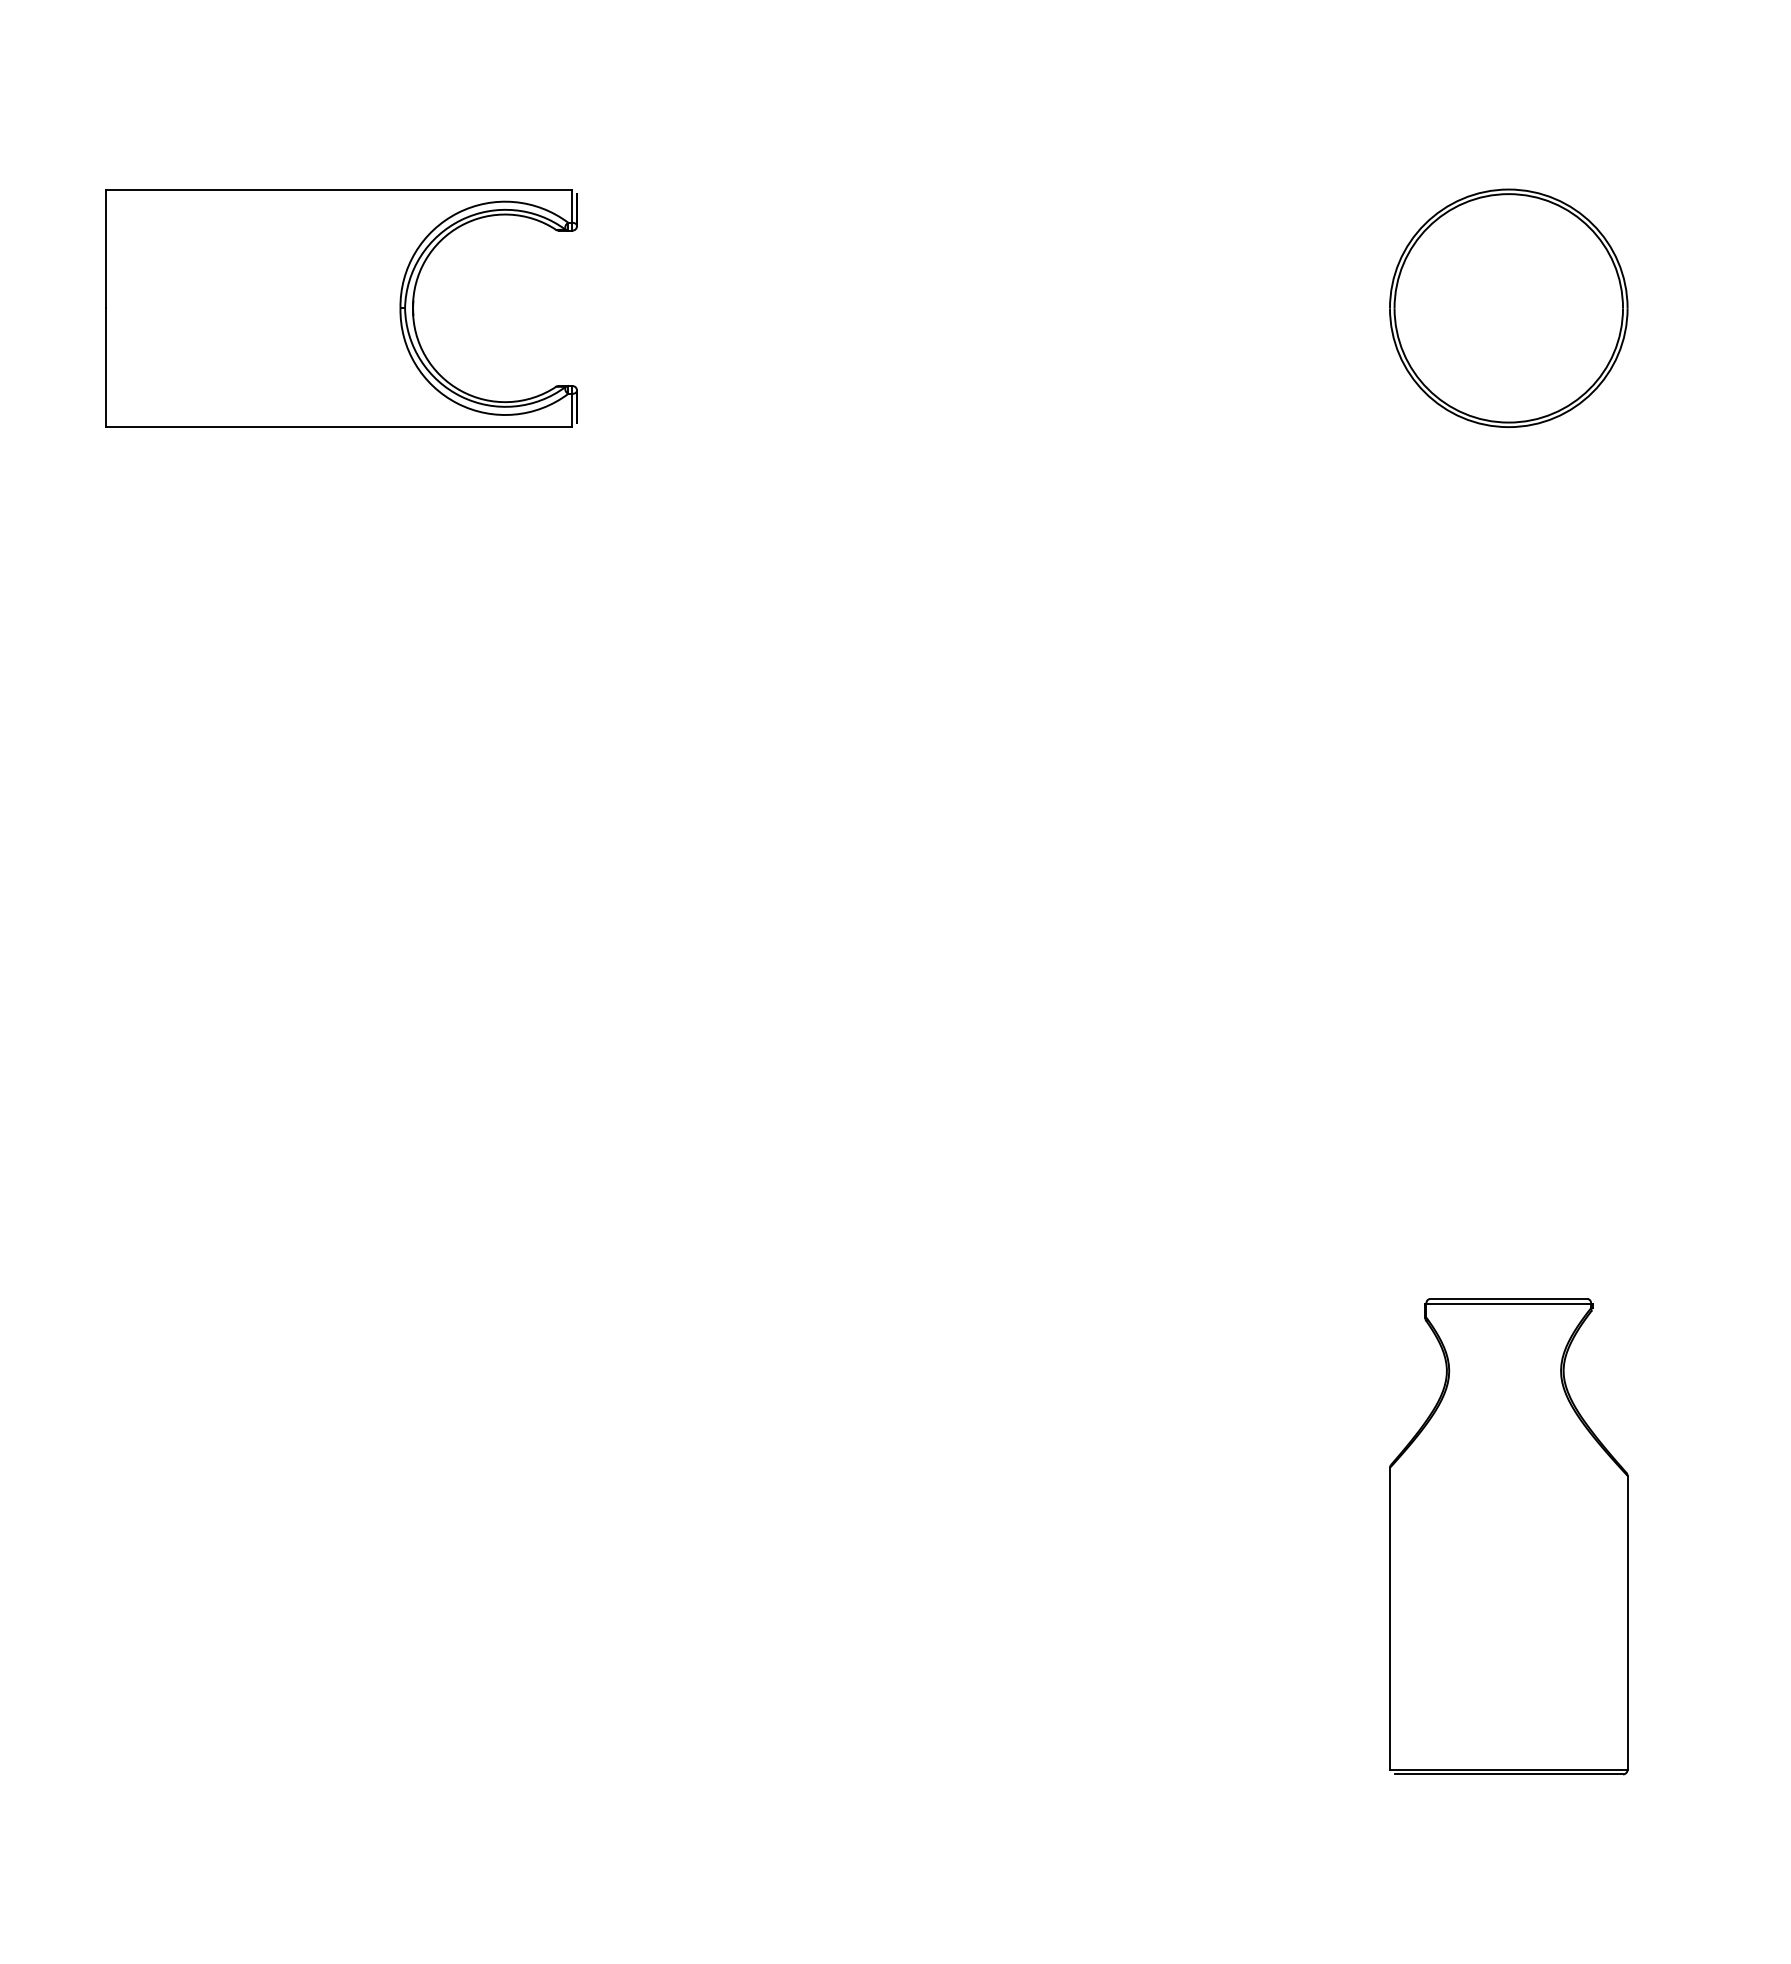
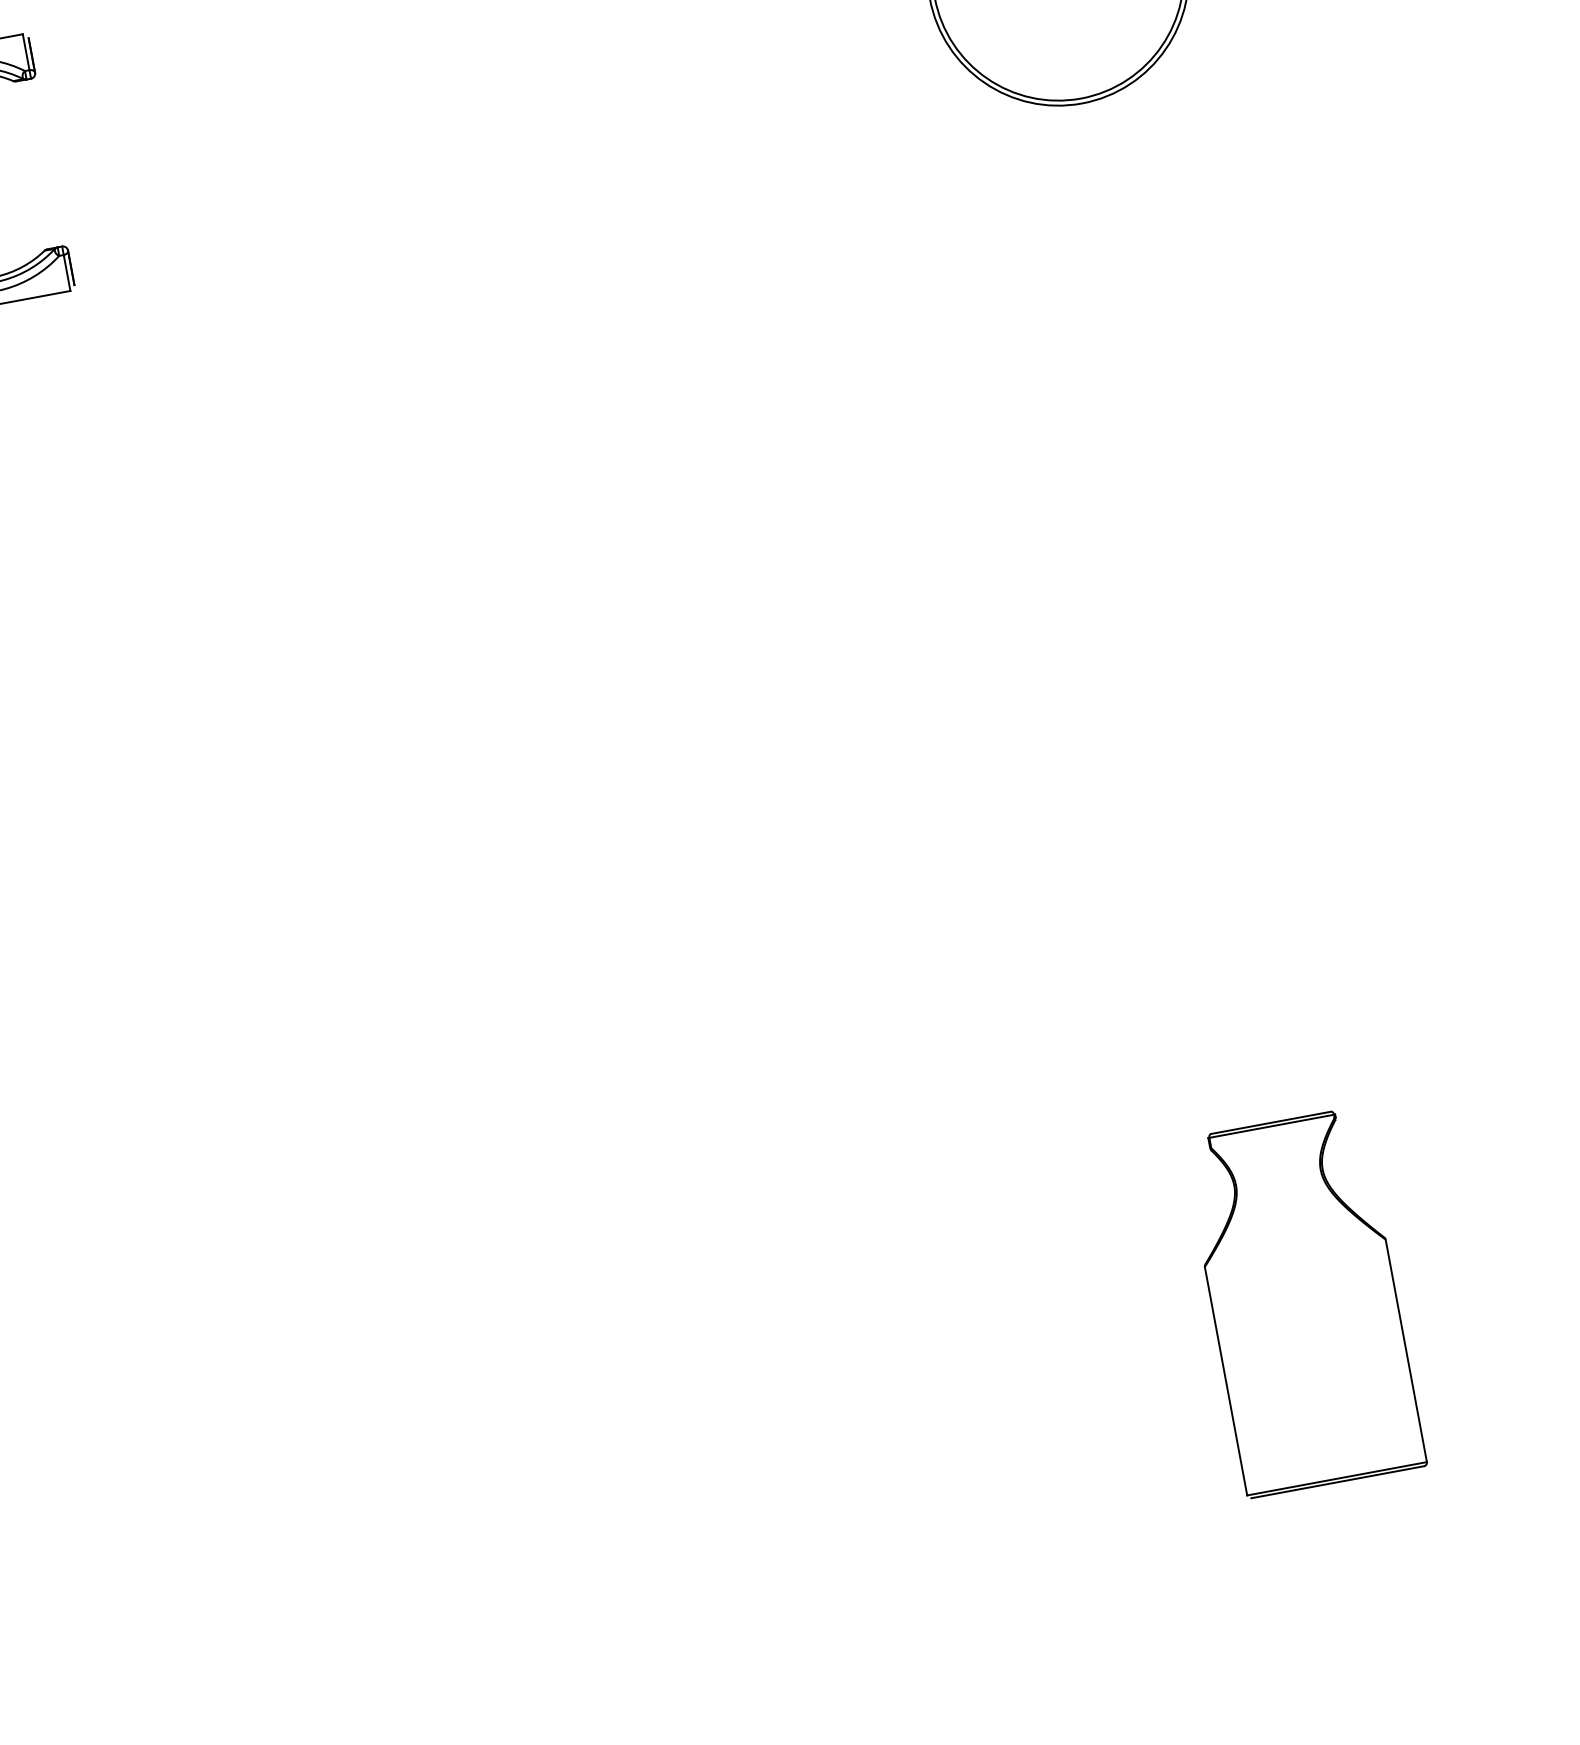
part: (1508, 1536) -> (1303, 1302), size x0.7

